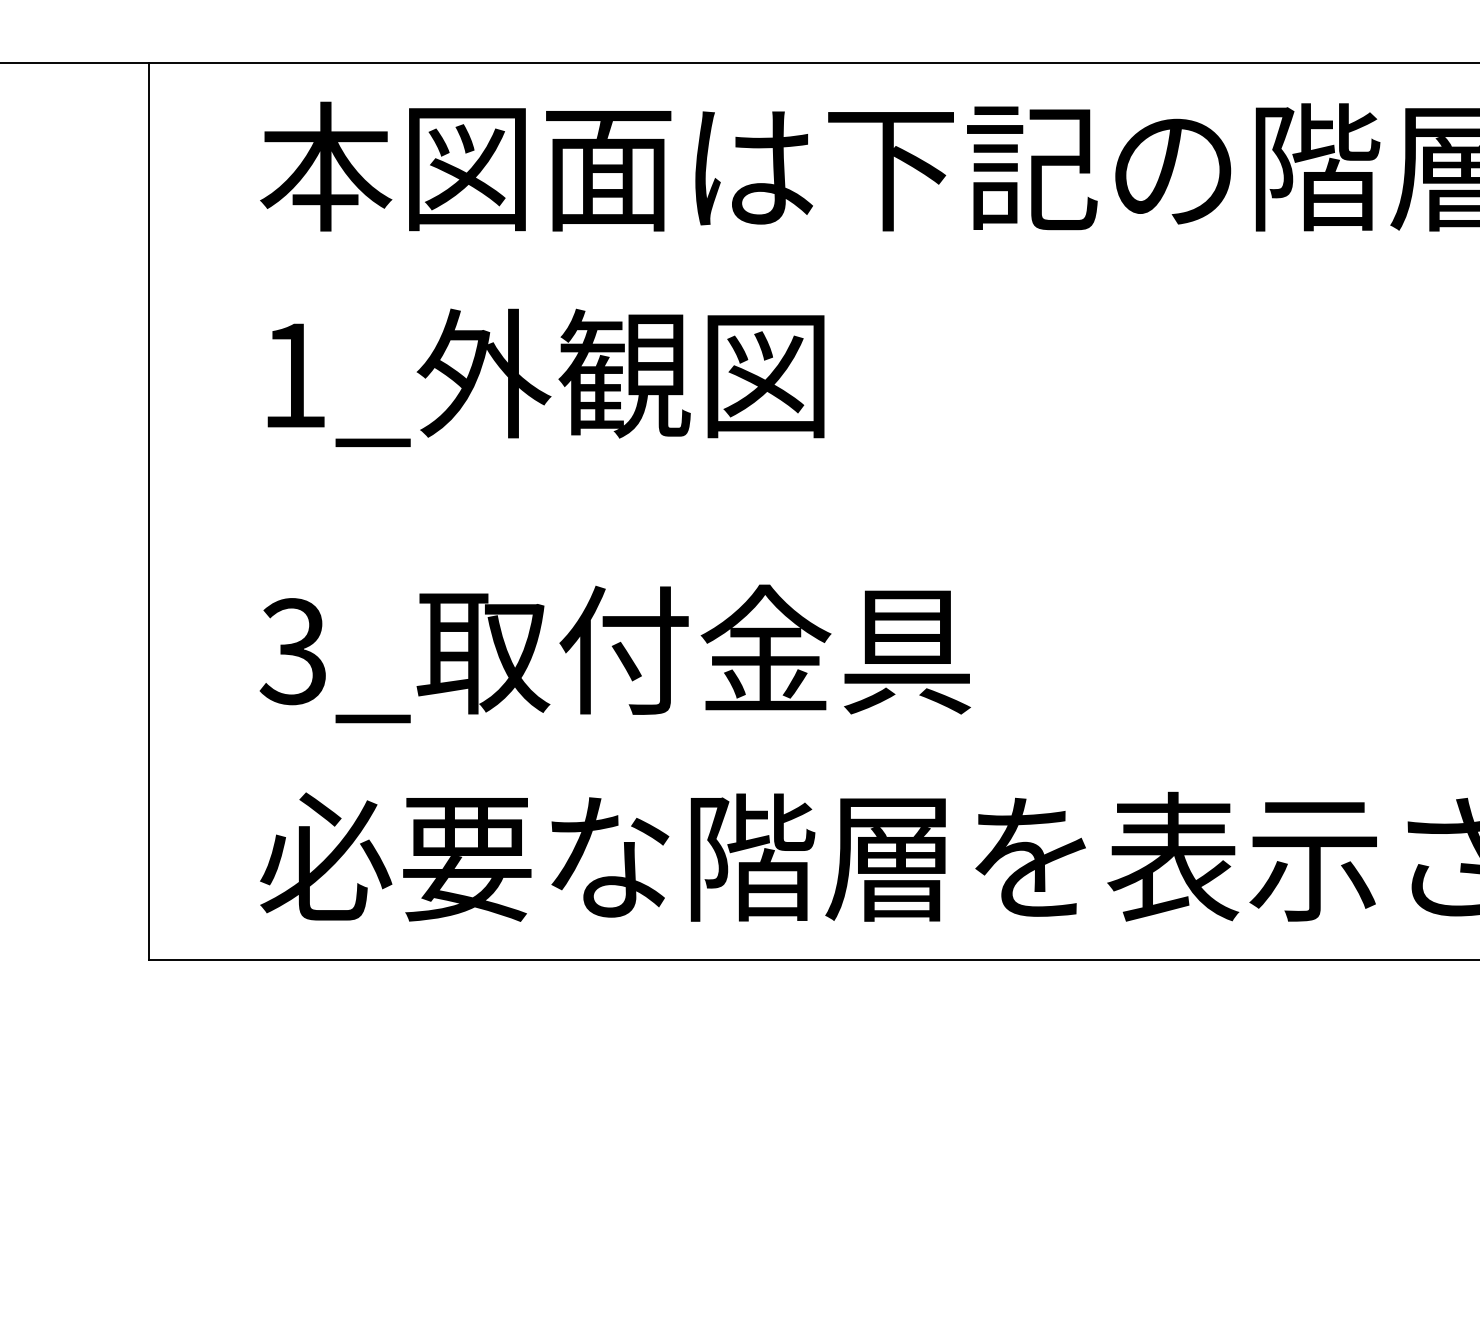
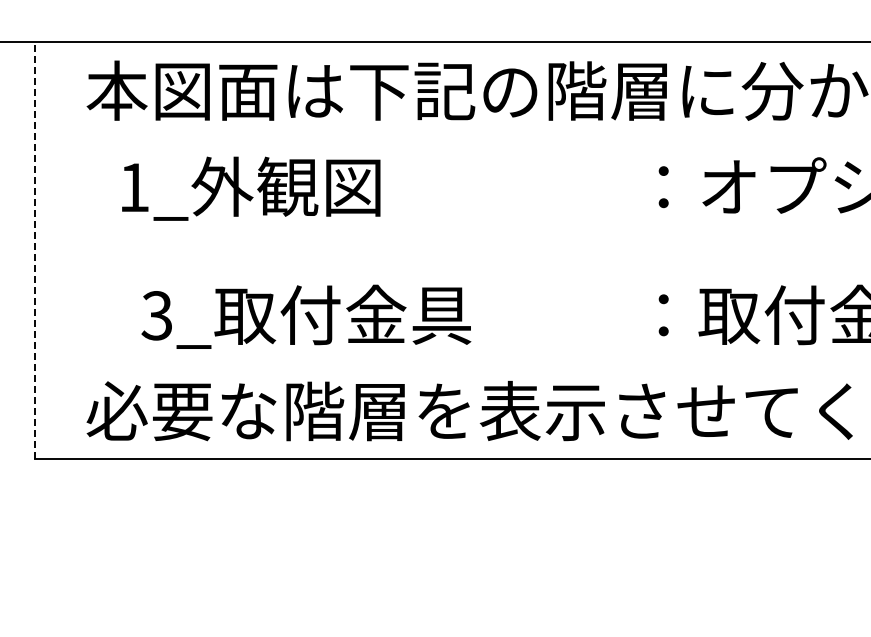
text: (546, 377) -> (251, 188), moved
line: (150, 510) -> (35, 250), solid -> dashed
text: (615, 653) -> (306, 316), moved

